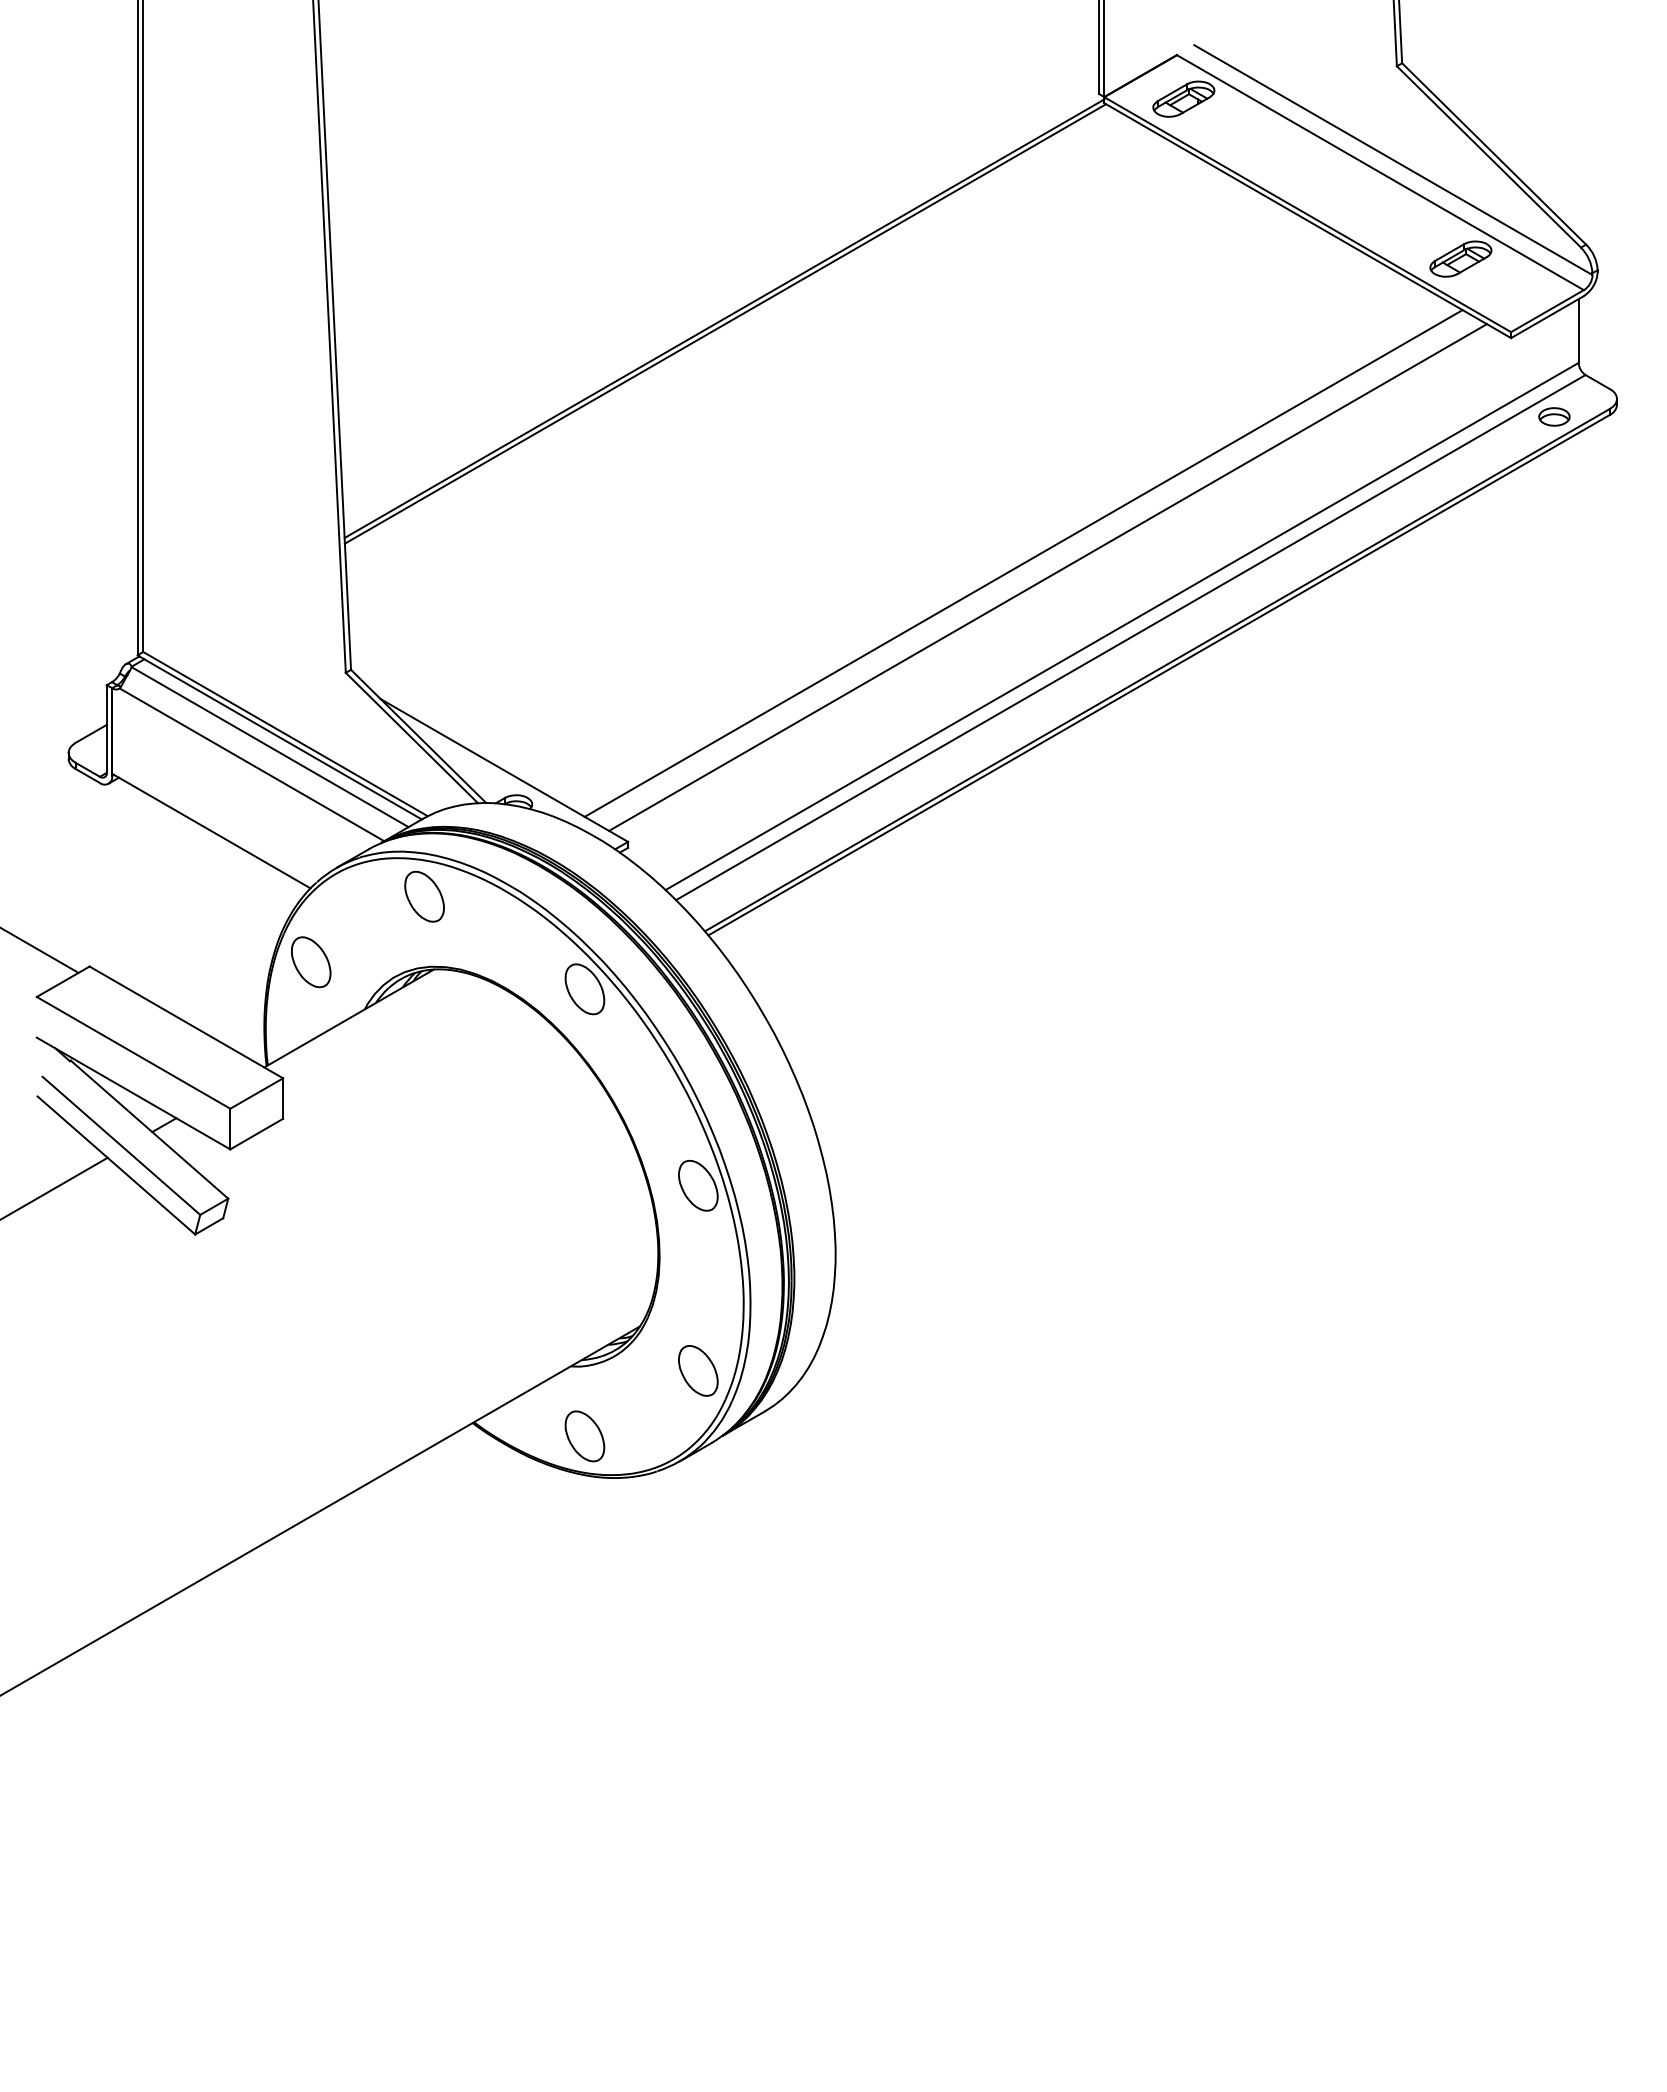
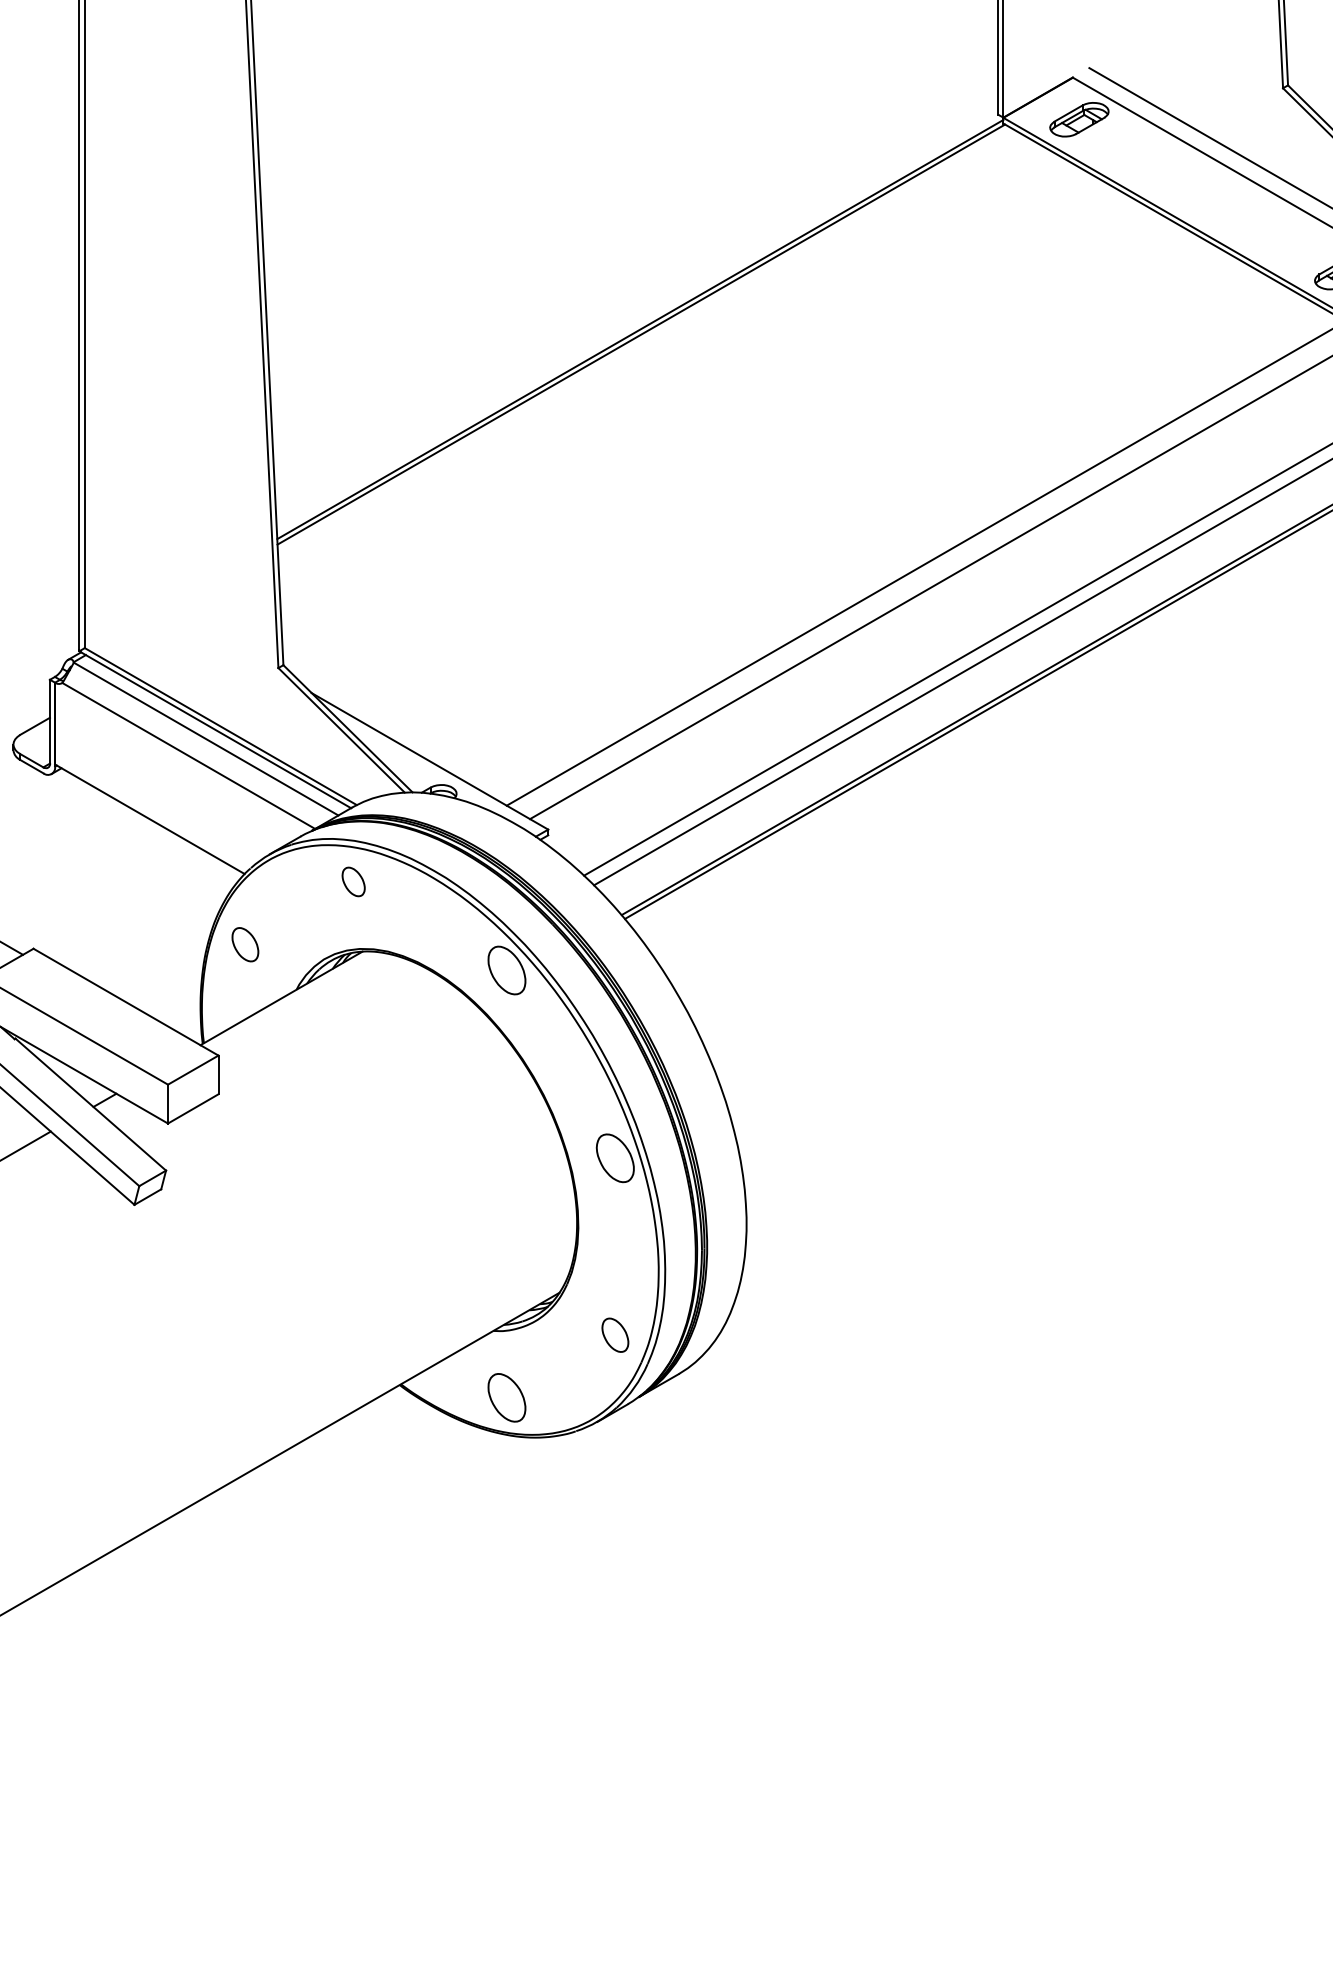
part: (424, 896) -> (353, 881), size x0.6
part: (311, 962) -> (245, 944), size x0.7
part: (698, 1370) -> (615, 1334), size x0.7

